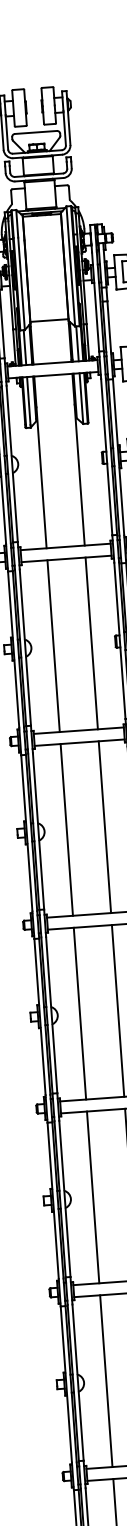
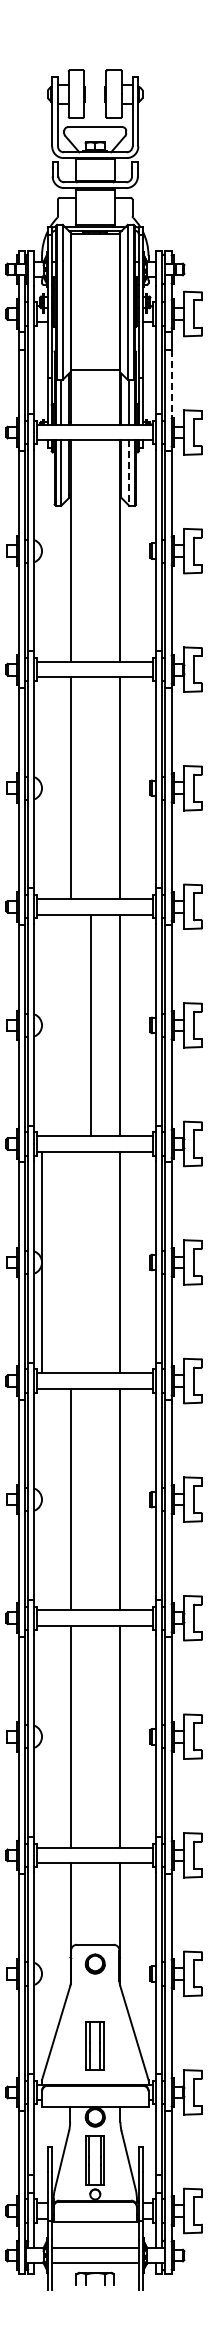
line: (109, 326) -> (171, 383), solid -> dashed
line: (81, 398) -> (129, 473), solid -> dashed
line: (66, 830) -> (90, 1025), moved
line: (79, 1013) -> (41, 1262), moved

